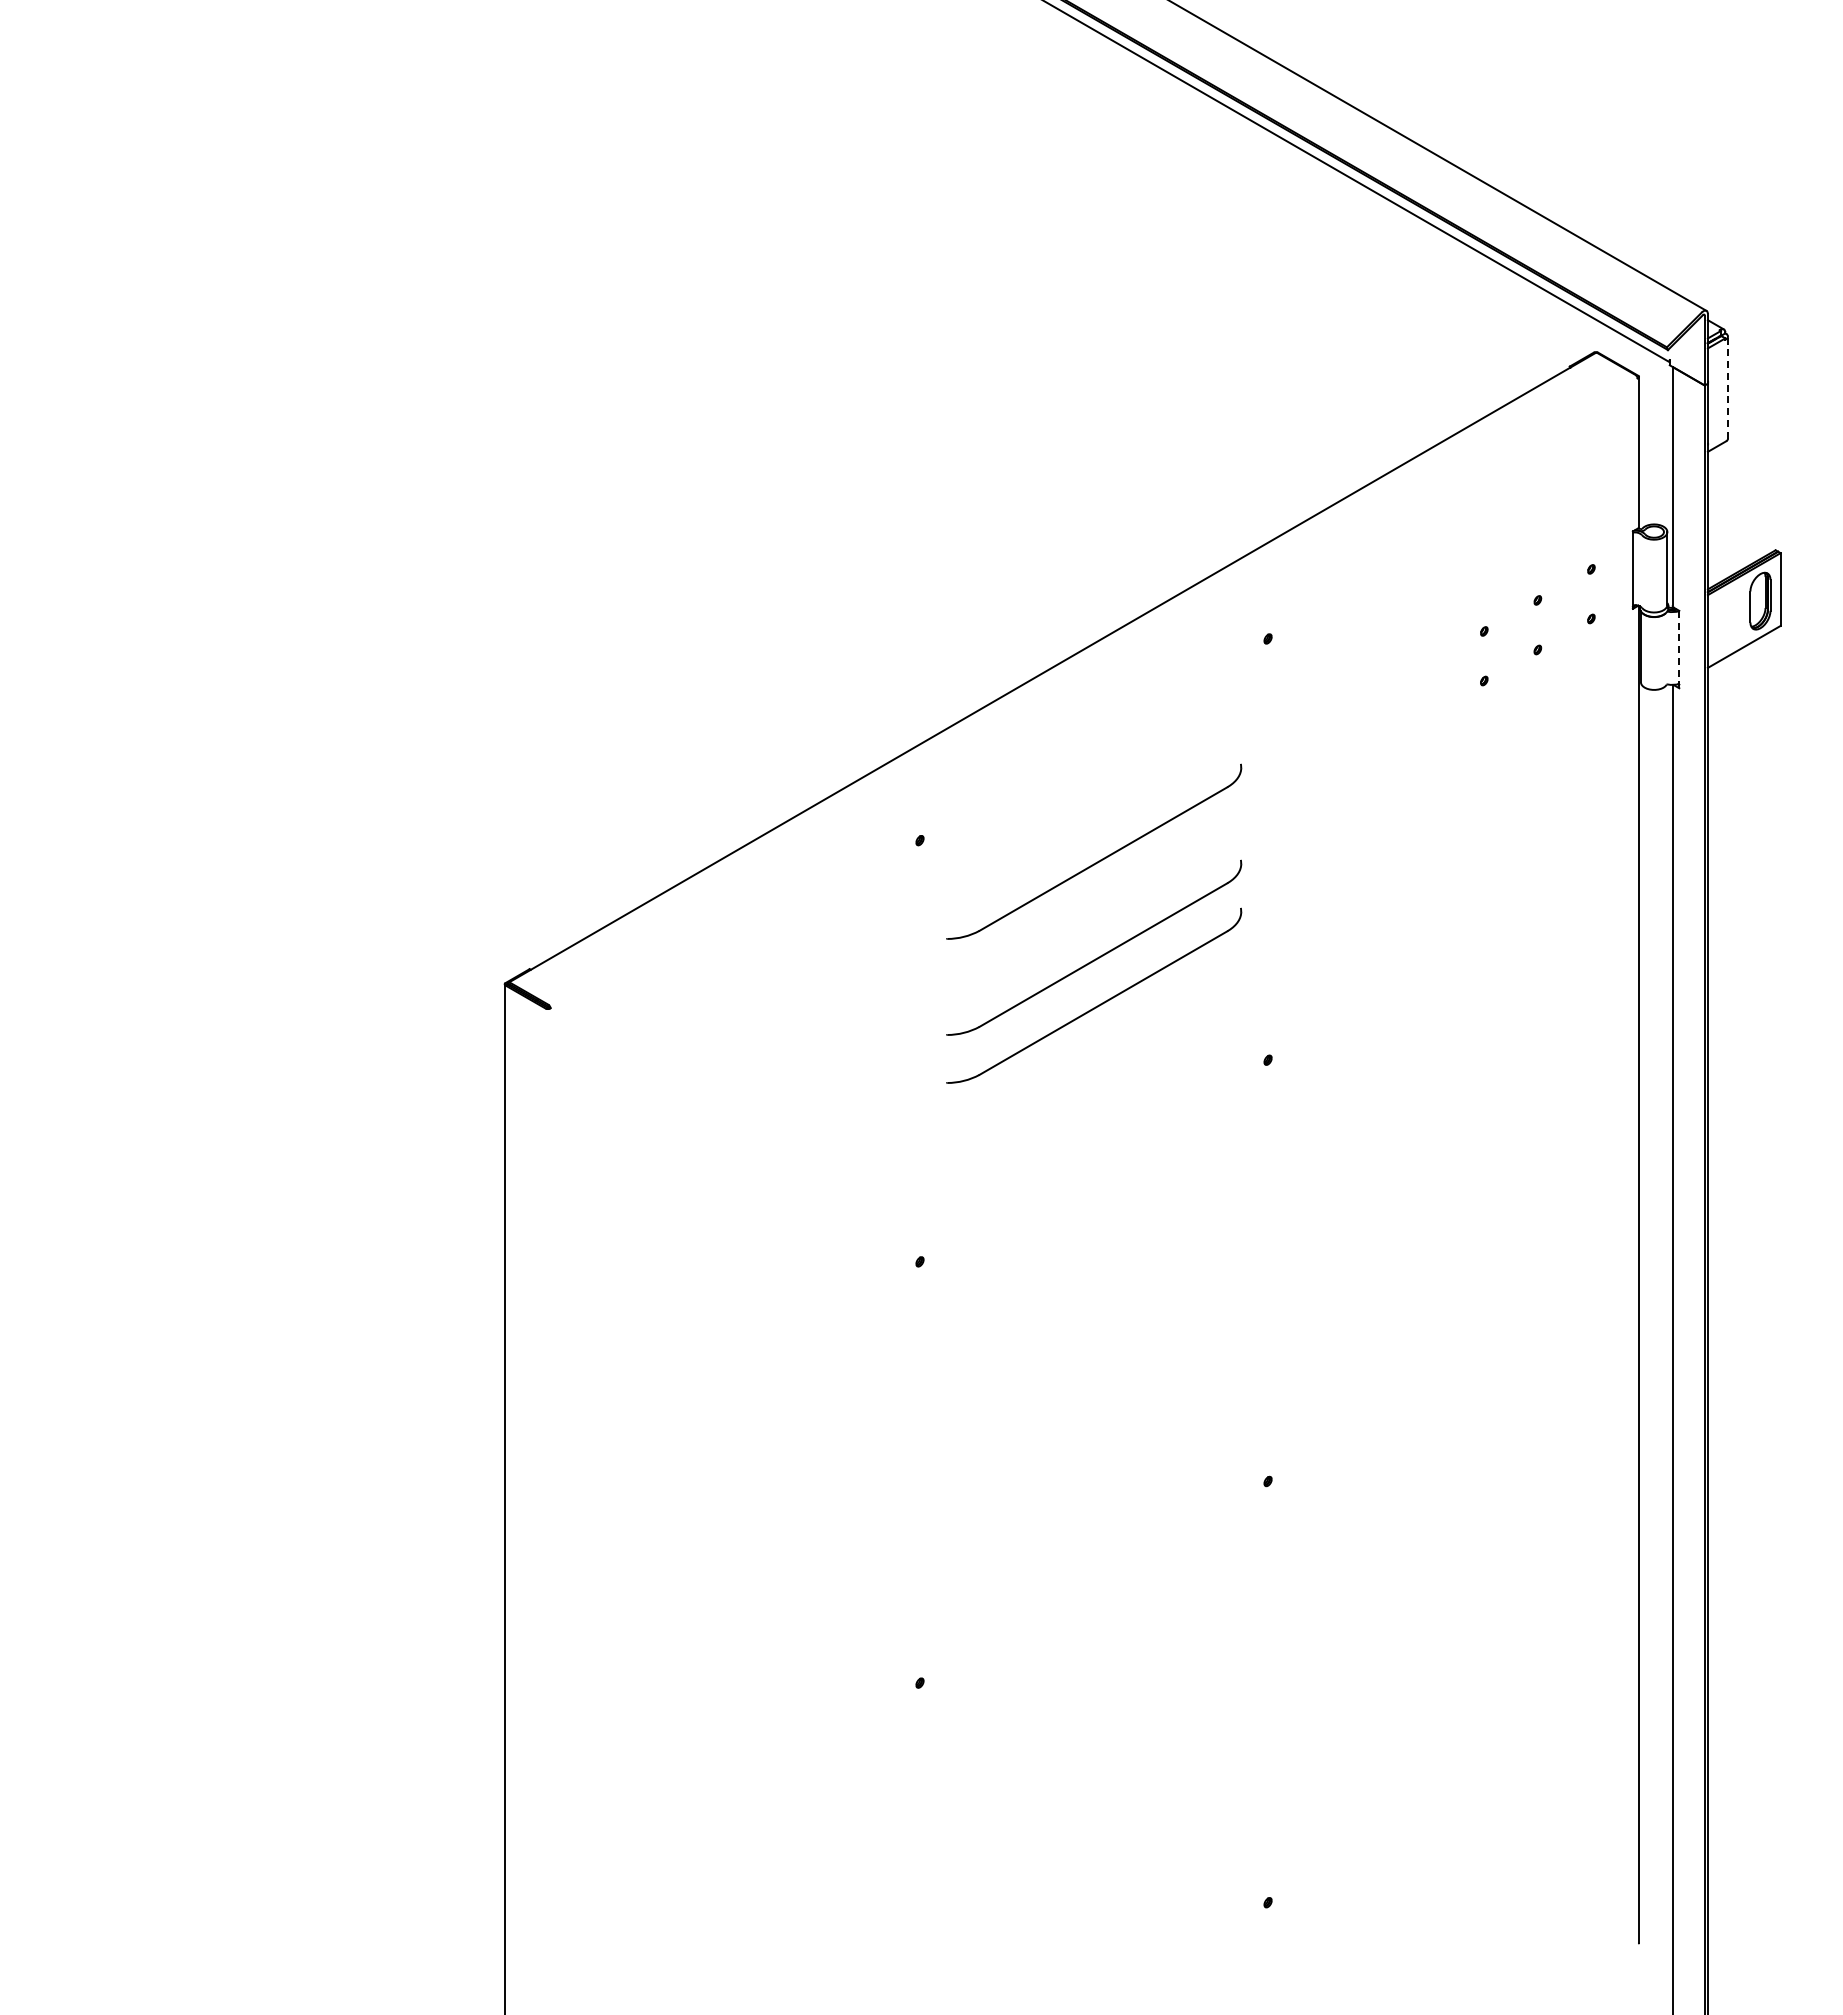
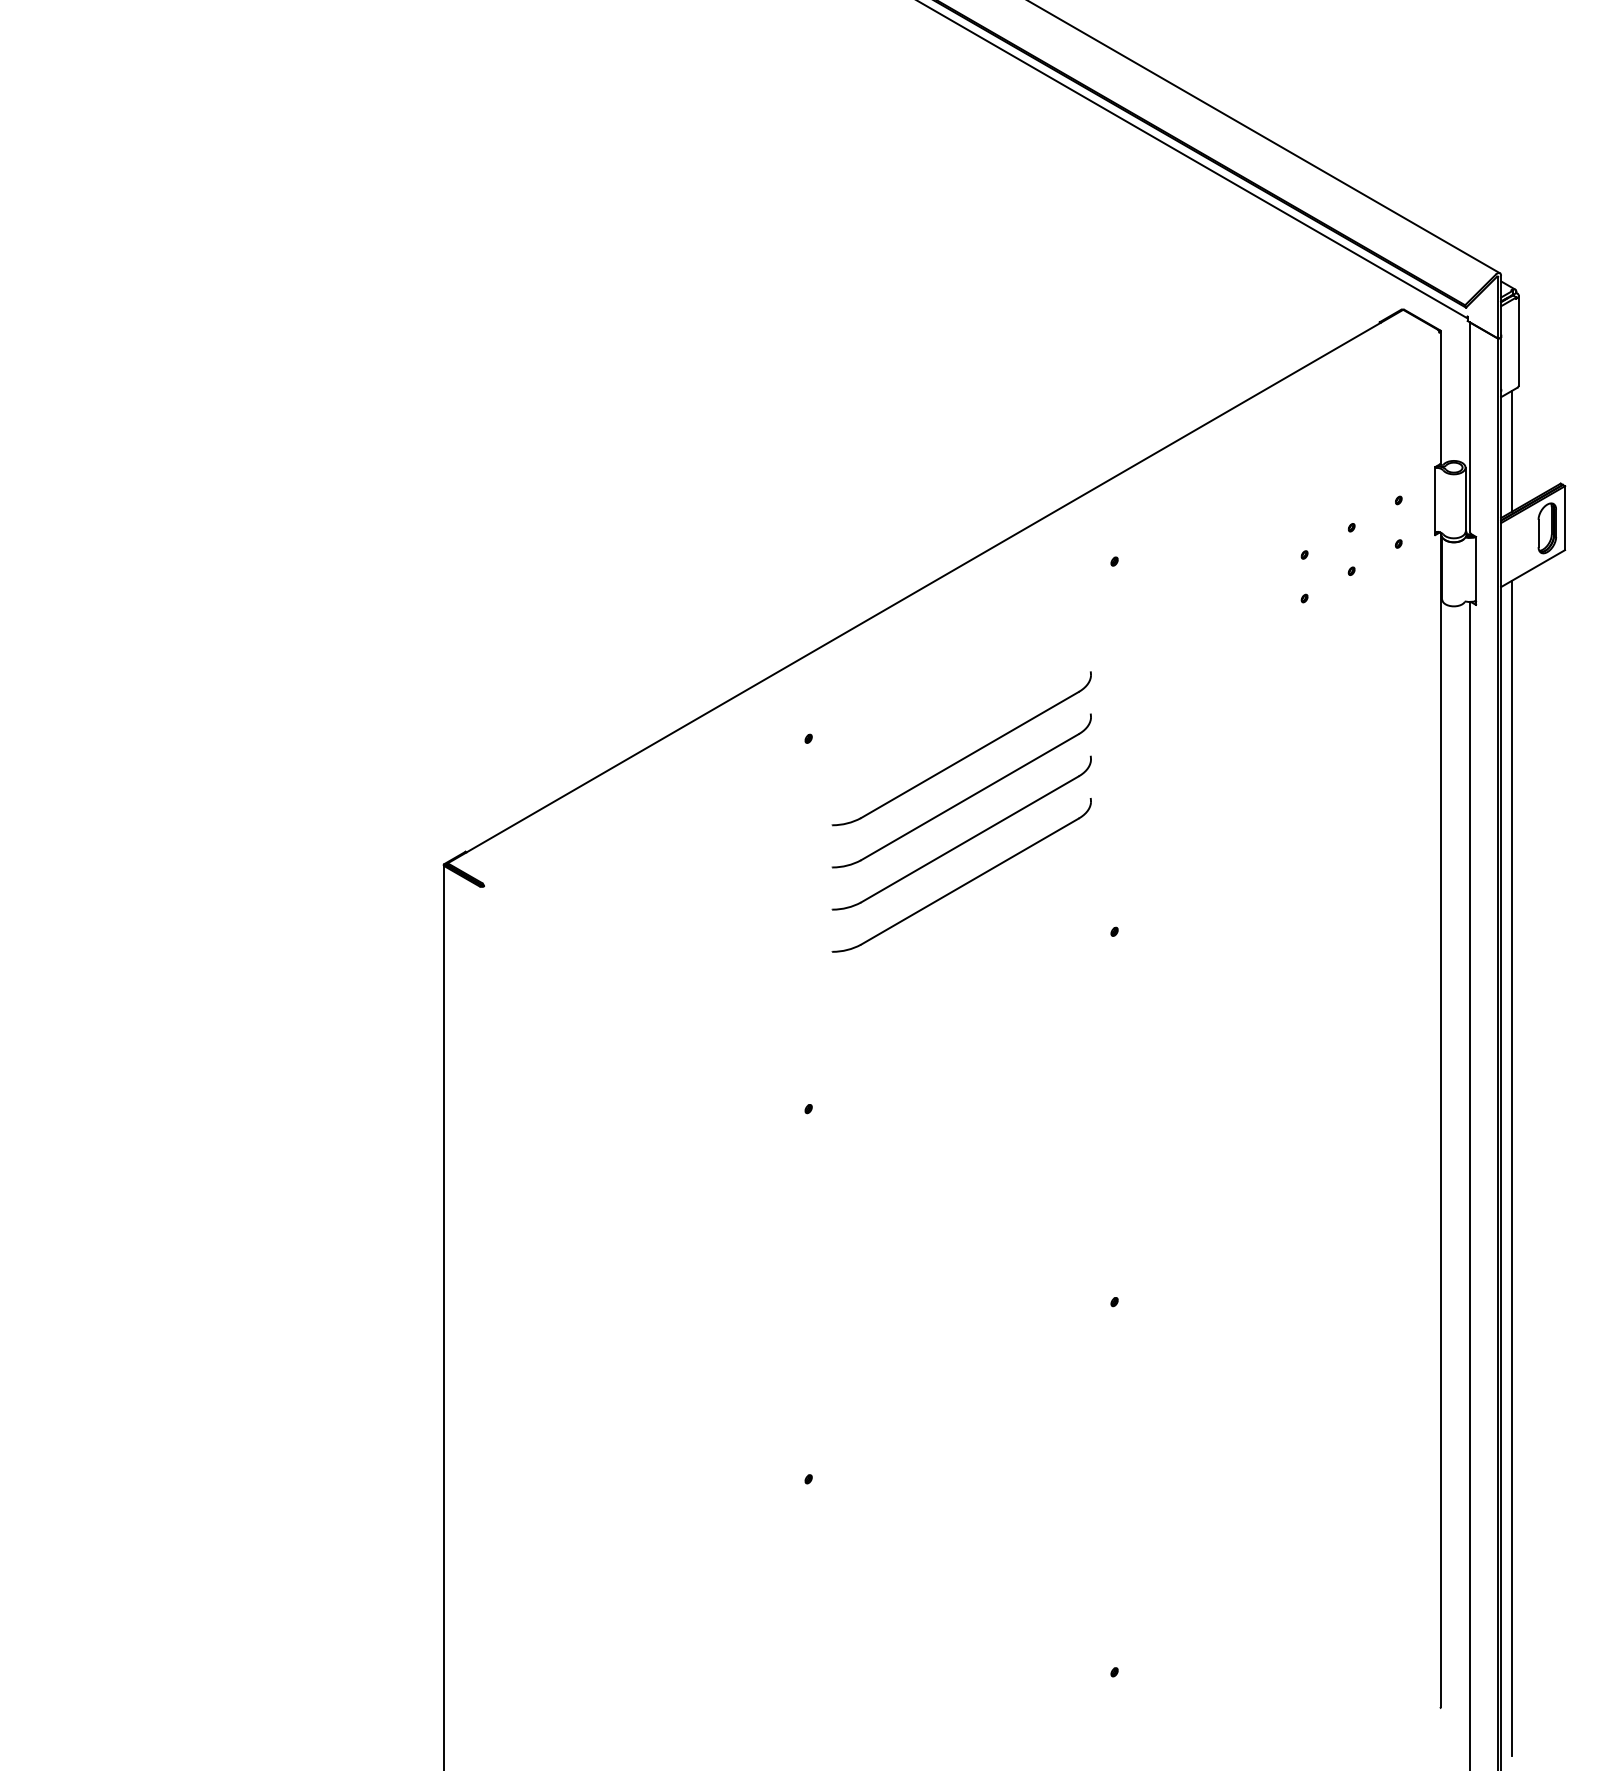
line: (1728, 387) -> (1519, 340), dashed -> solid
line: (1720, 513) -> (1512, 451), added
line: (1679, 649) -> (1476, 570), dashed -> solid
part: (1098, 908) -> (965, 798), added
line: (1720, 1328) -> (1512, 1167), added

